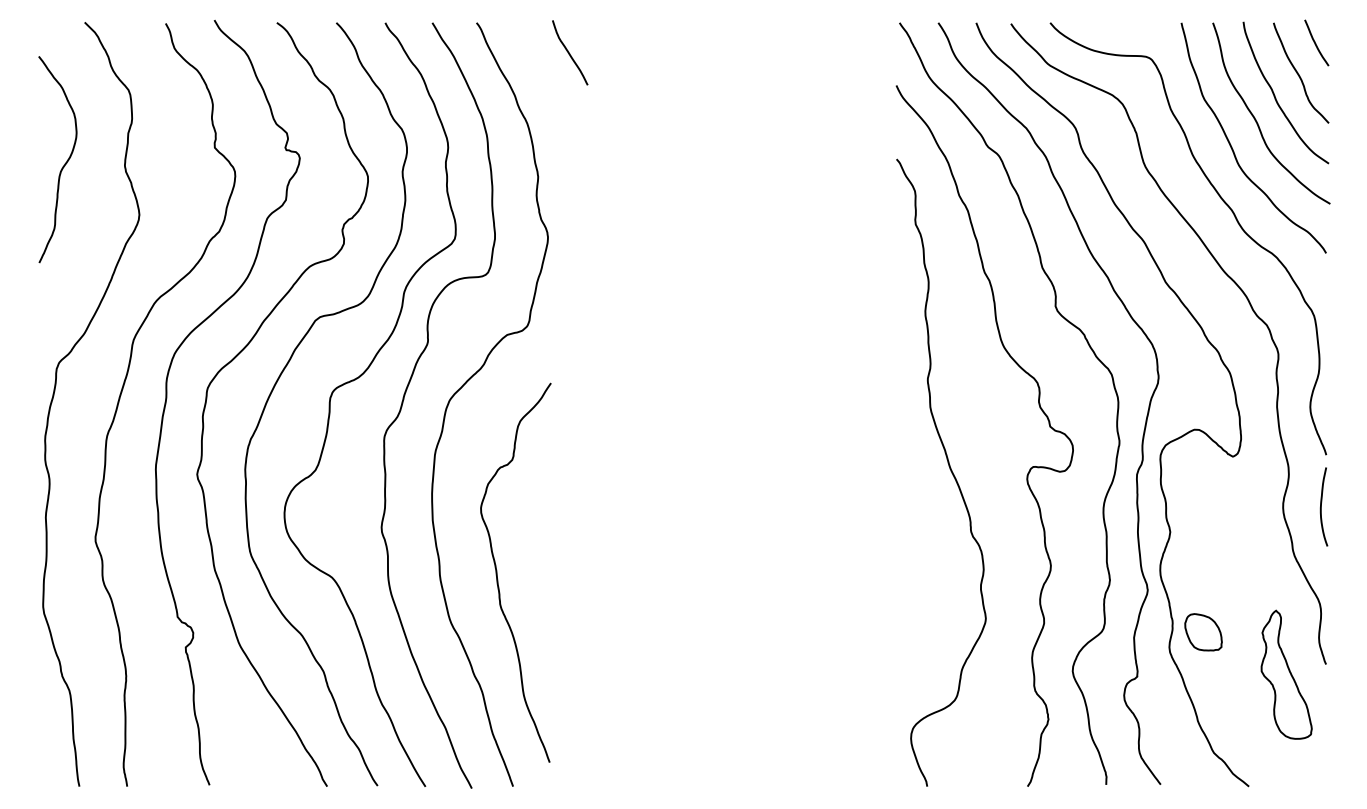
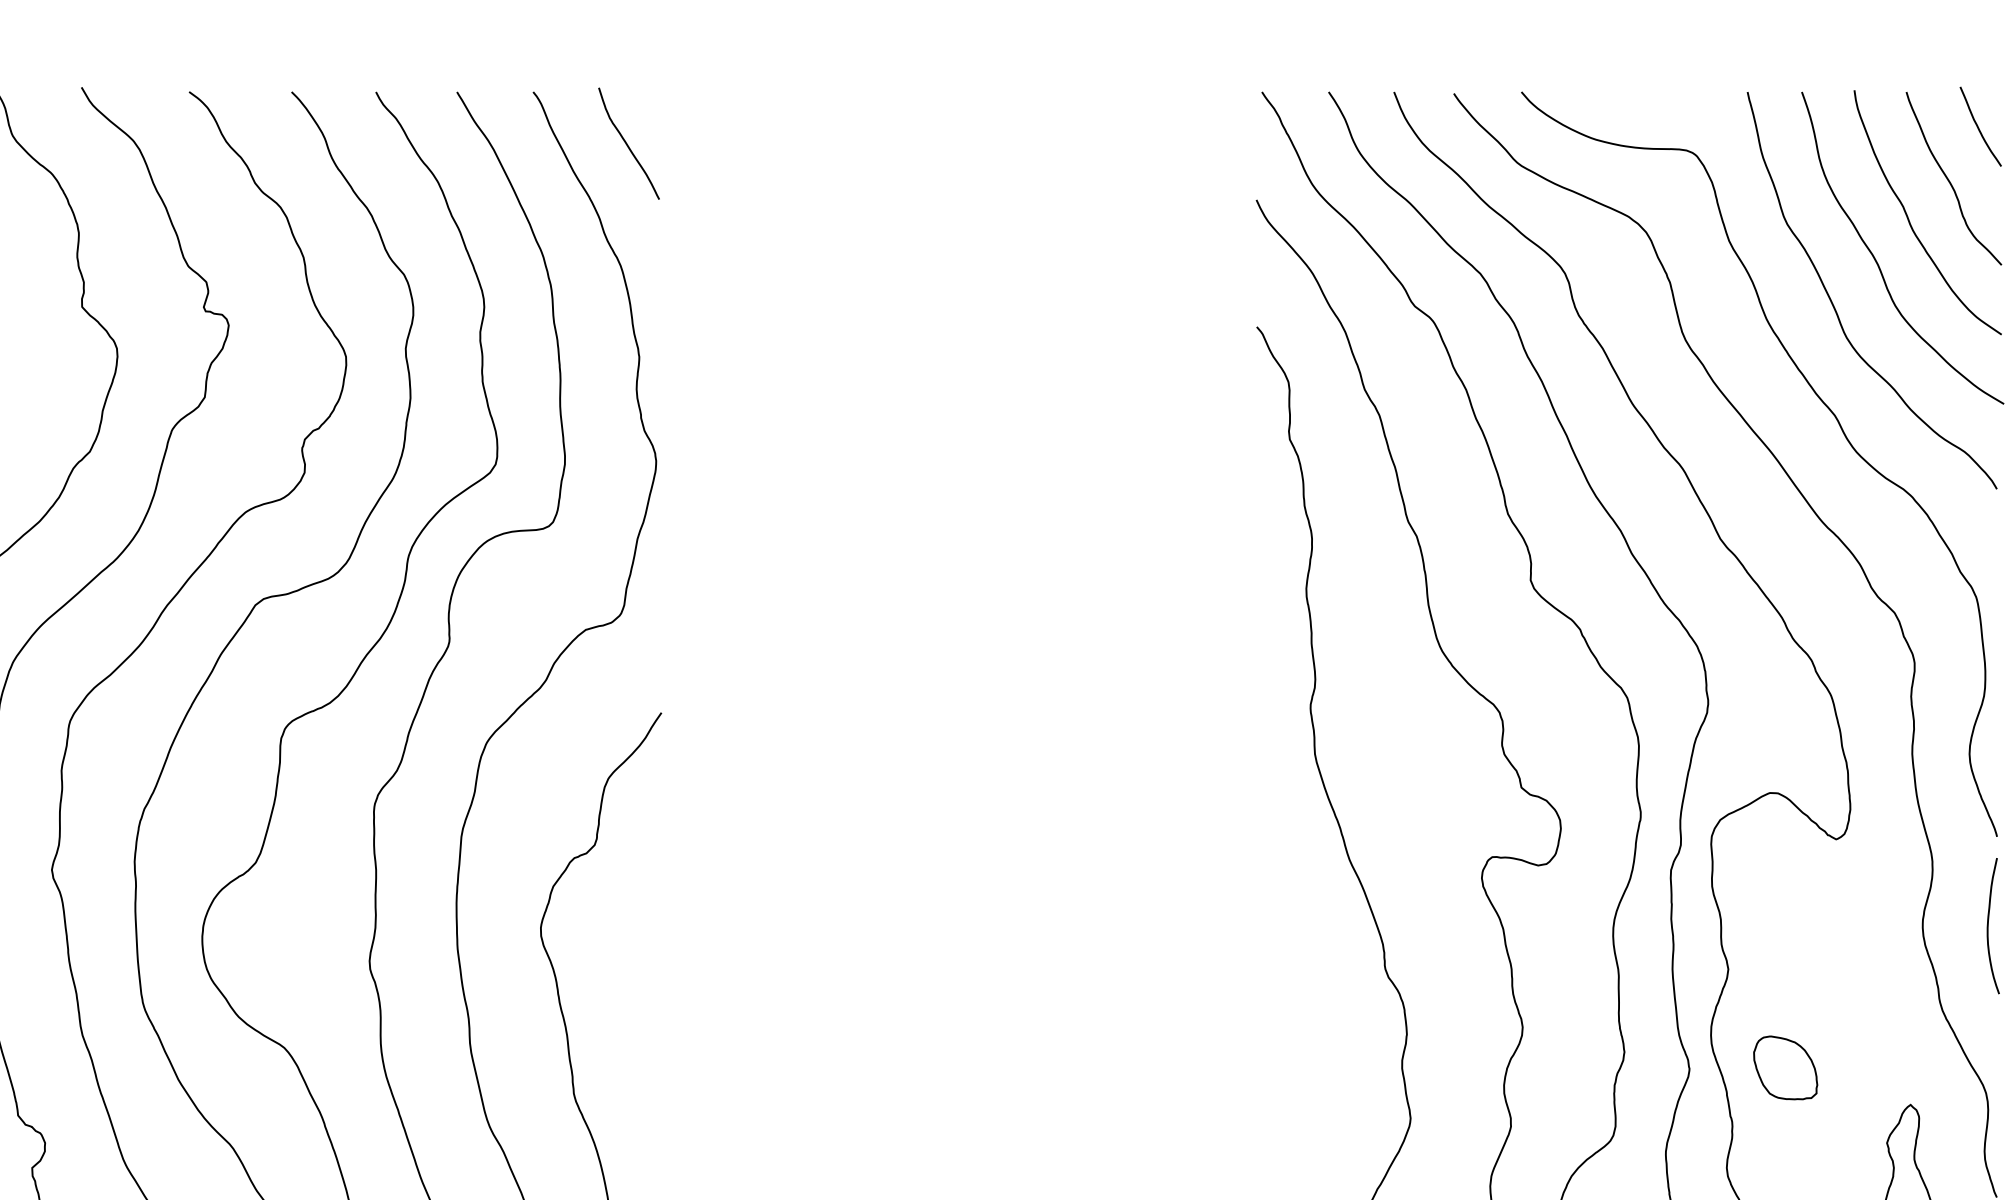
curve: (569, 52) -> (627, 143), moved
part: (1203, 632) -> (1785, 1068), moved

